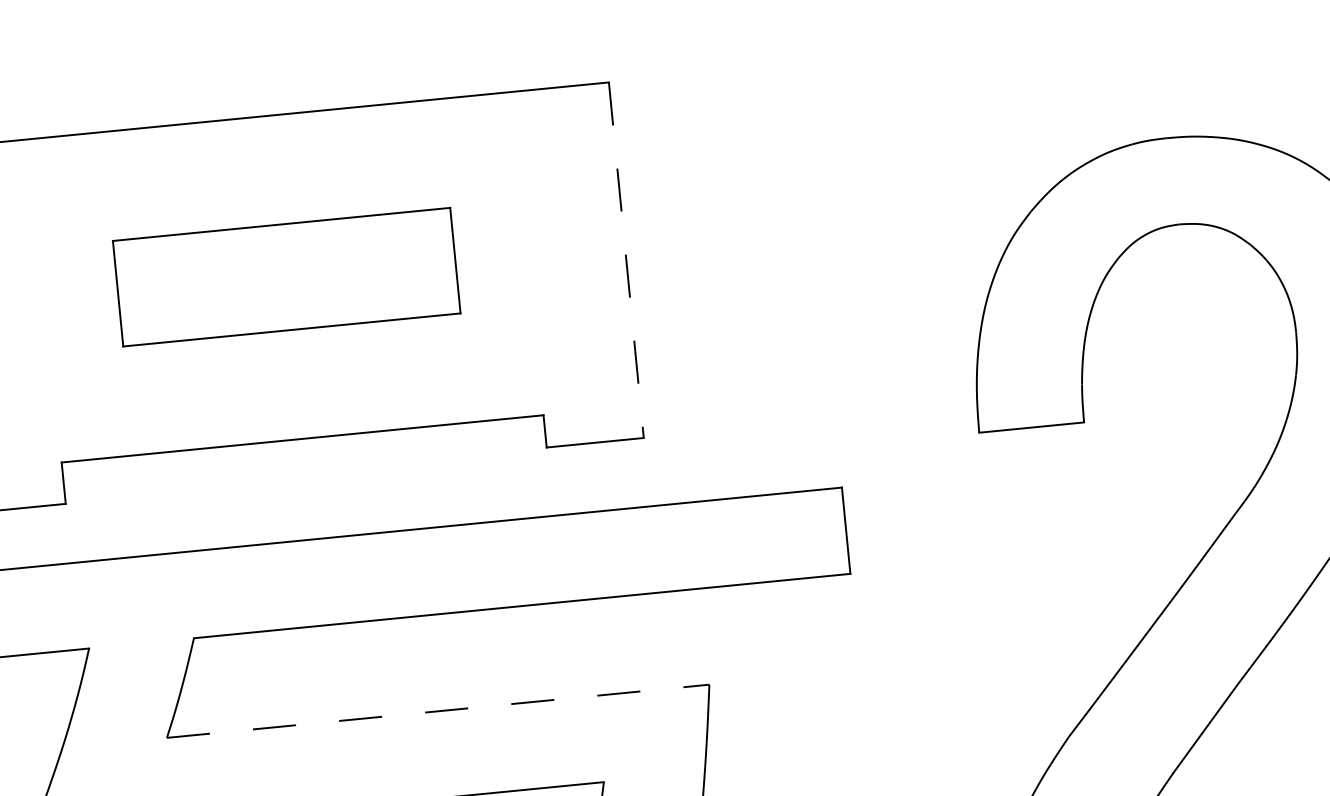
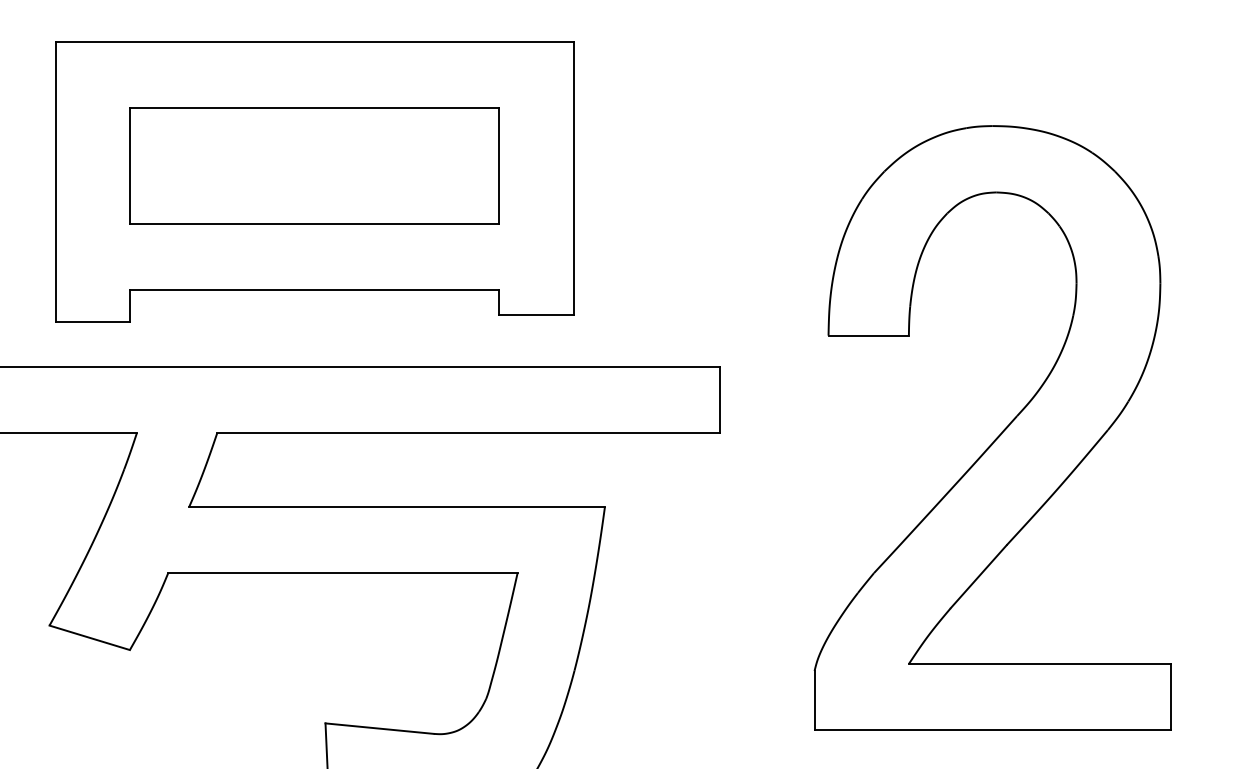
line: (626, 260) -> (573, 178), dashed -> solid
part: (286, 276) -> (314, 165), size x1.43
line: (438, 710) -> (397, 506), dashed -> solid

